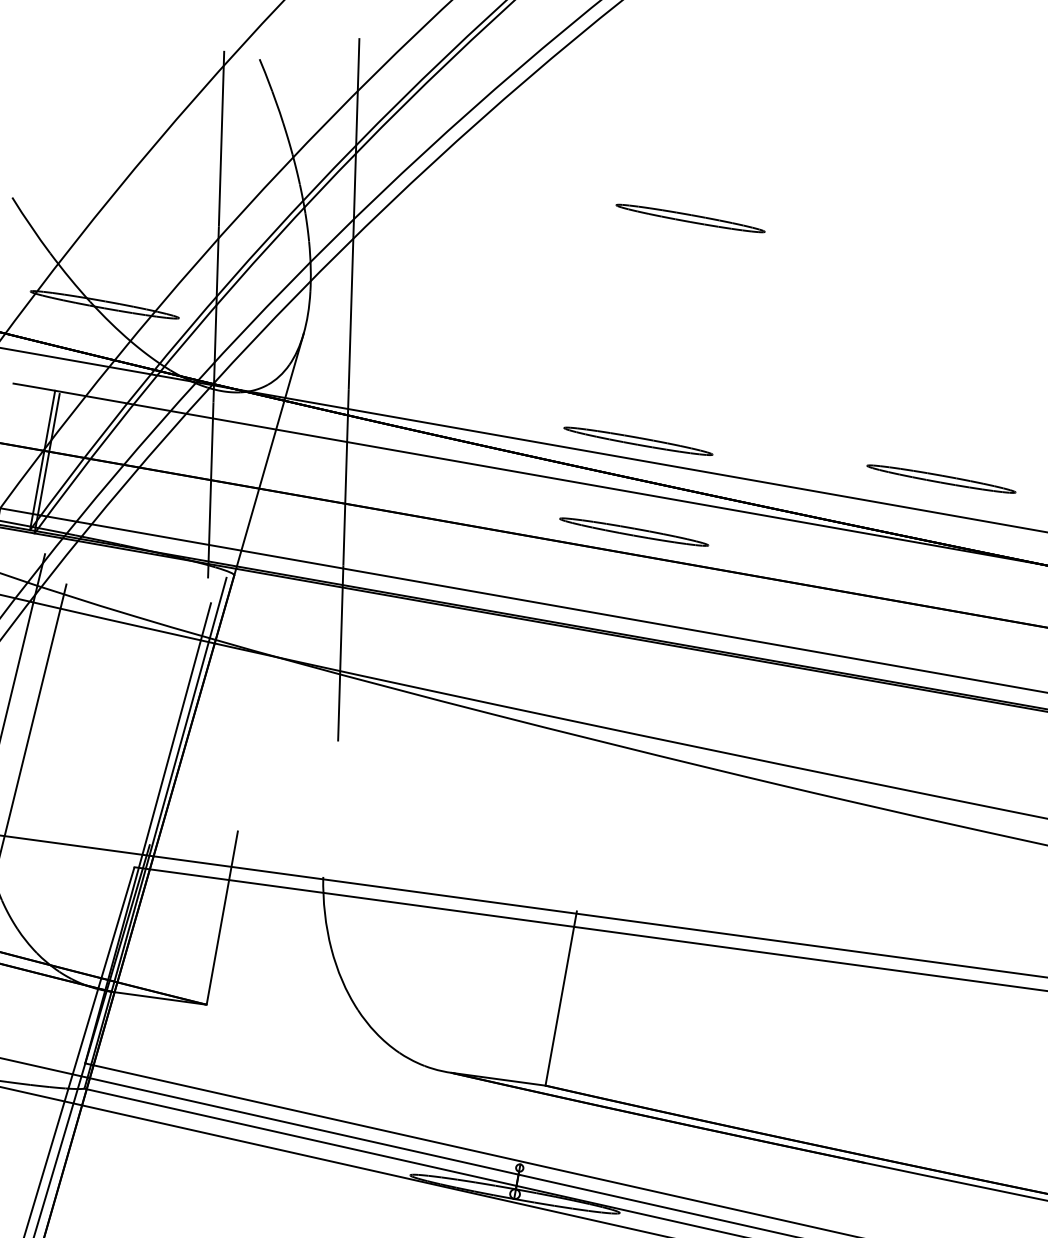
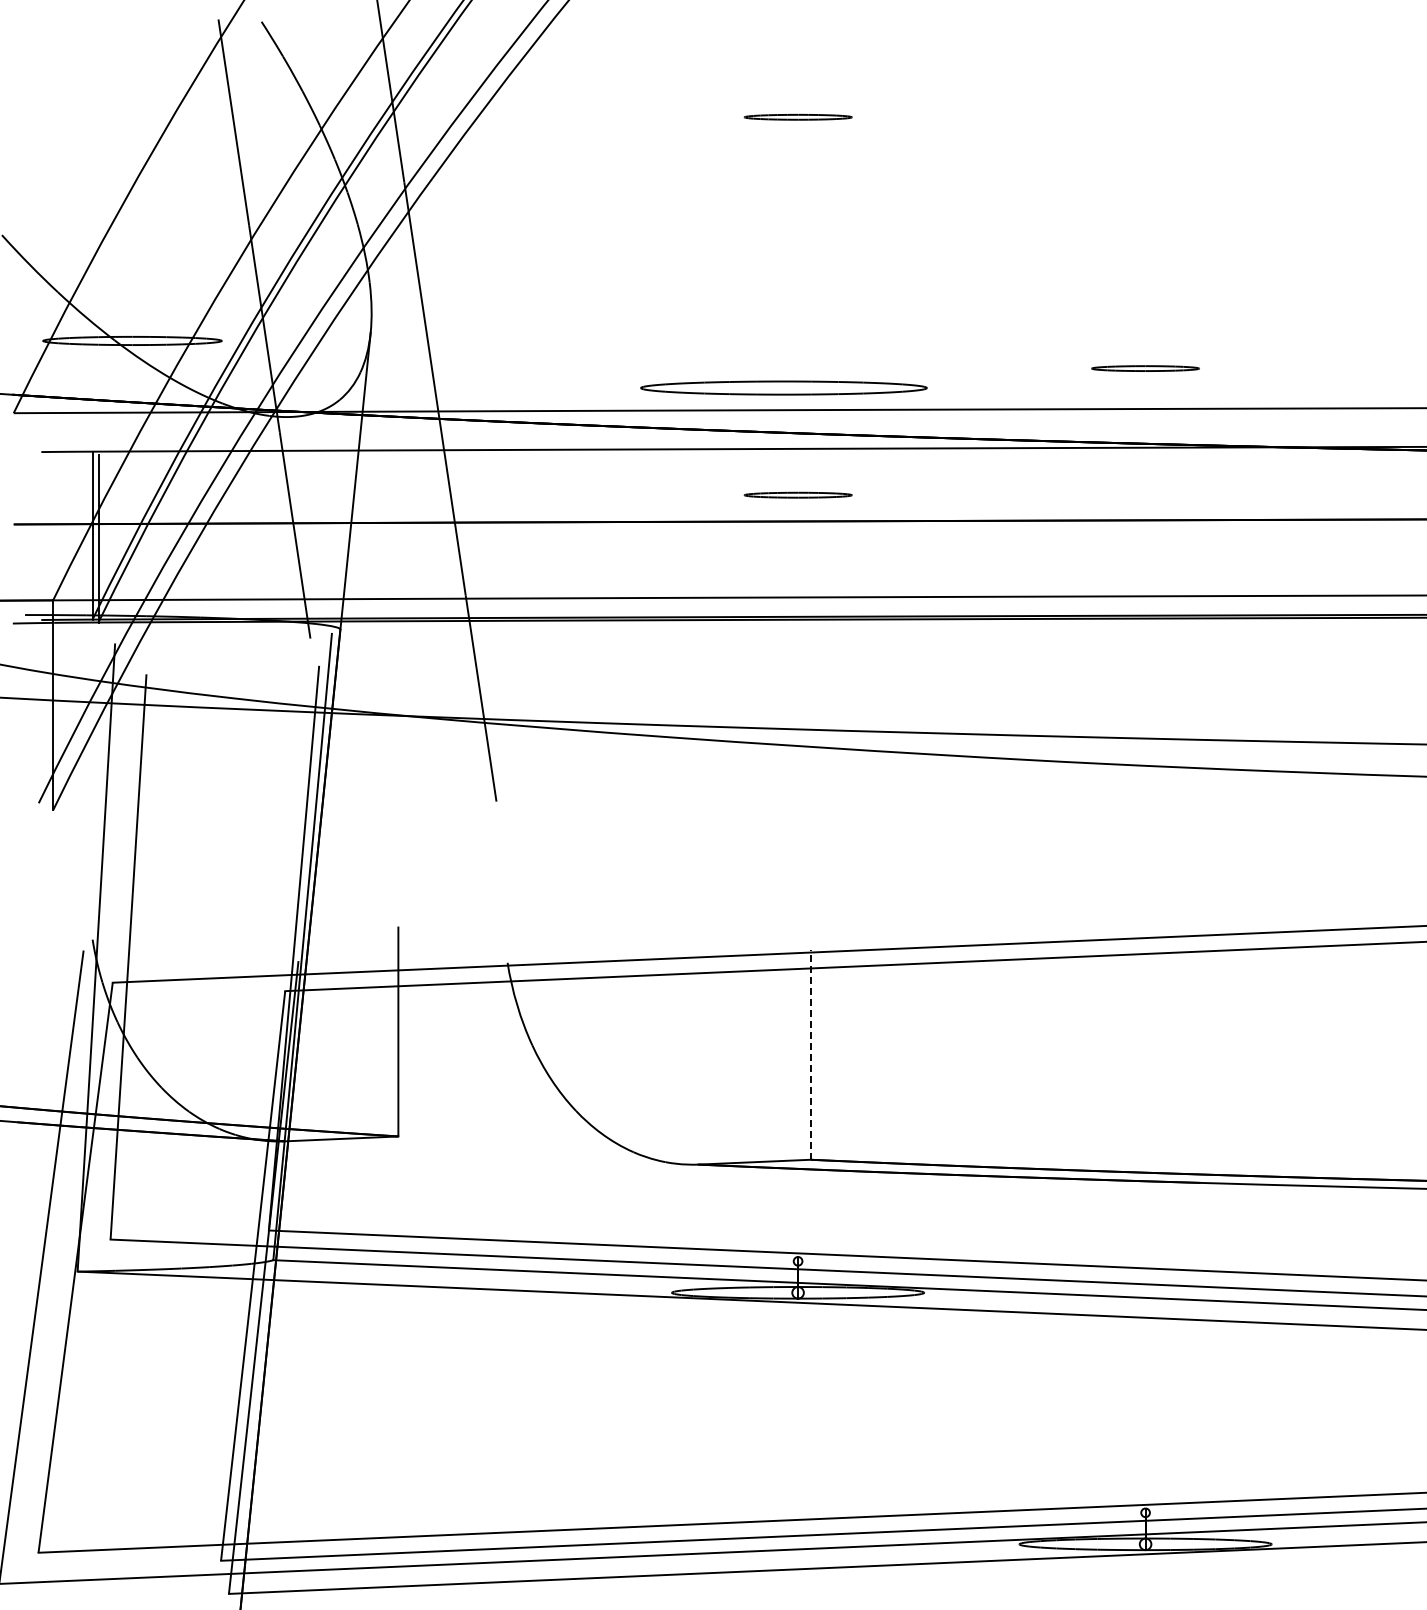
part: (690, 218) -> (798, 117), size x0.6
part: (637, 441) -> (783, 388), size x1.6
part: (941, 478) -> (1145, 368), size x0.6
part: (634, 532) -> (798, 495), size x0.6
line: (560, 998) -> (810, 1054), solid -> dashed

